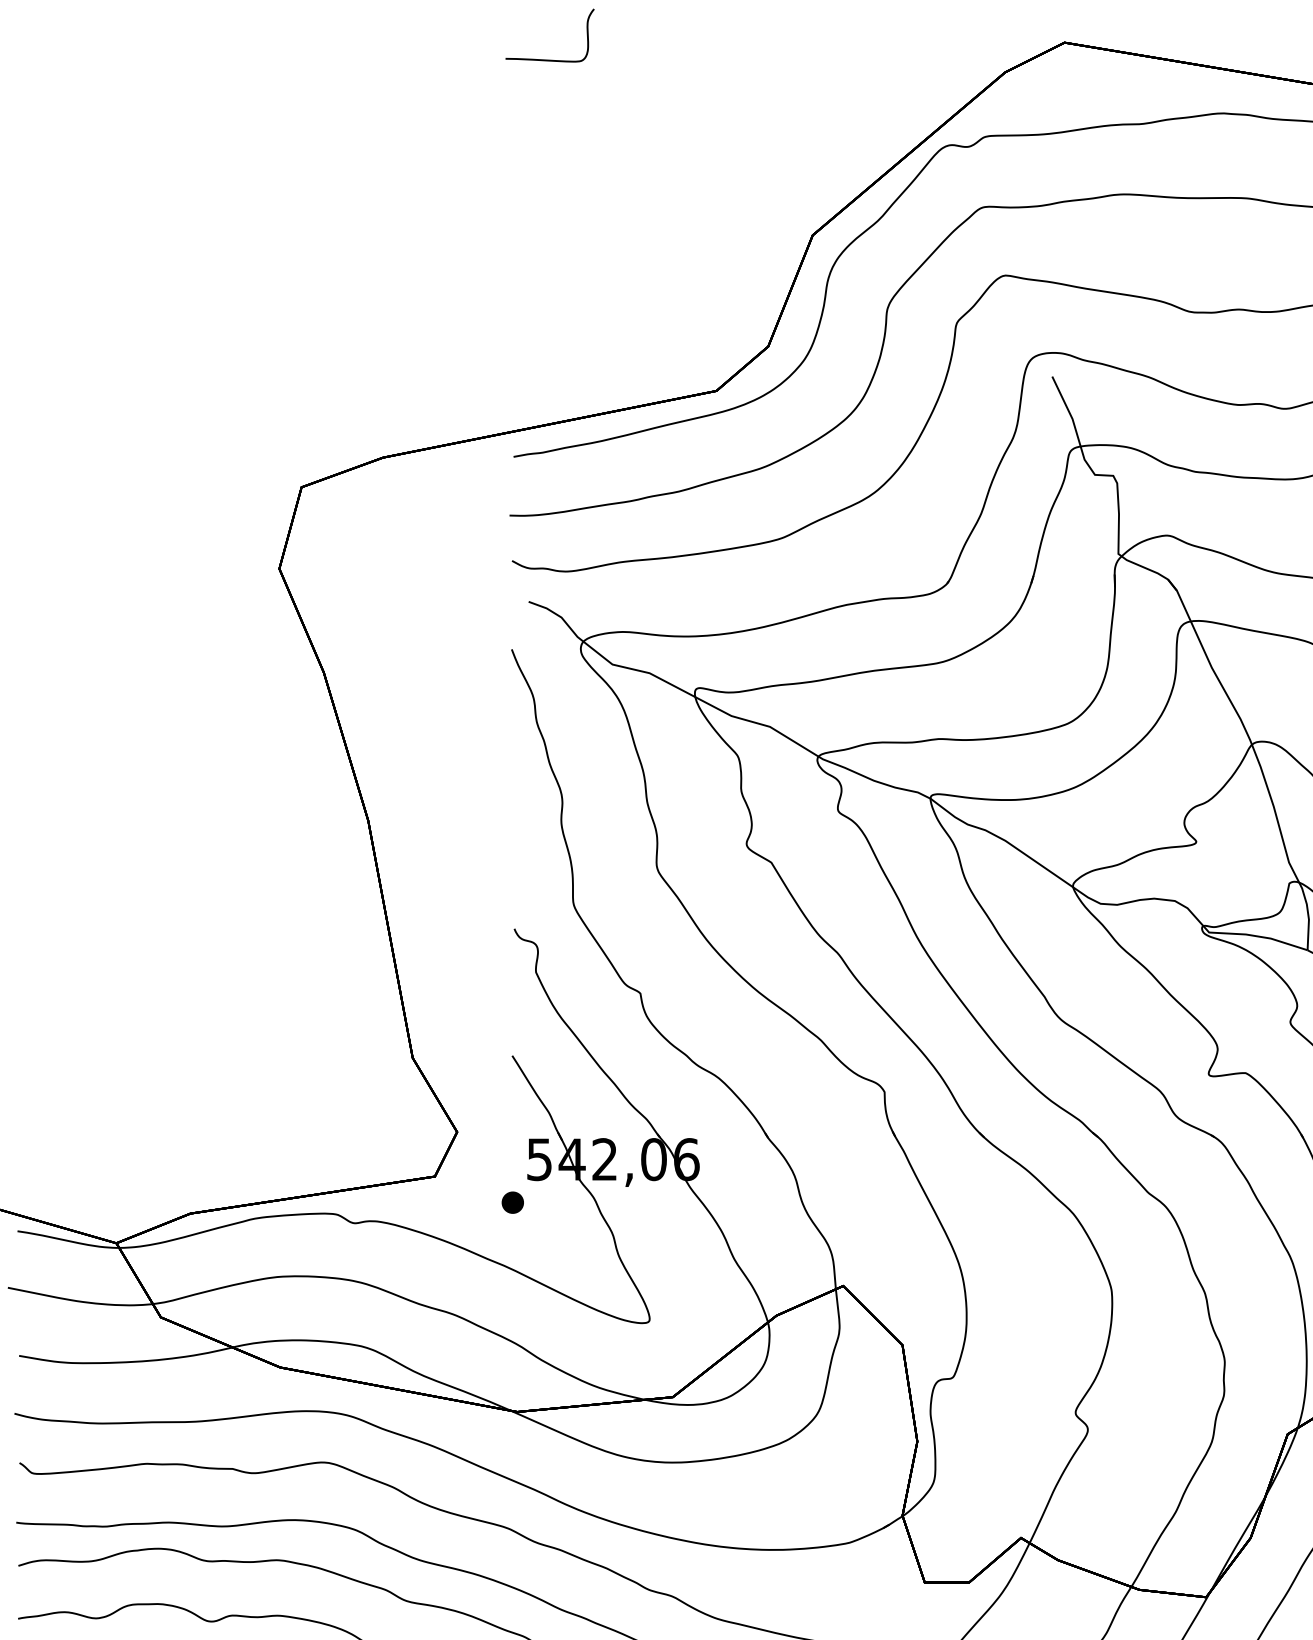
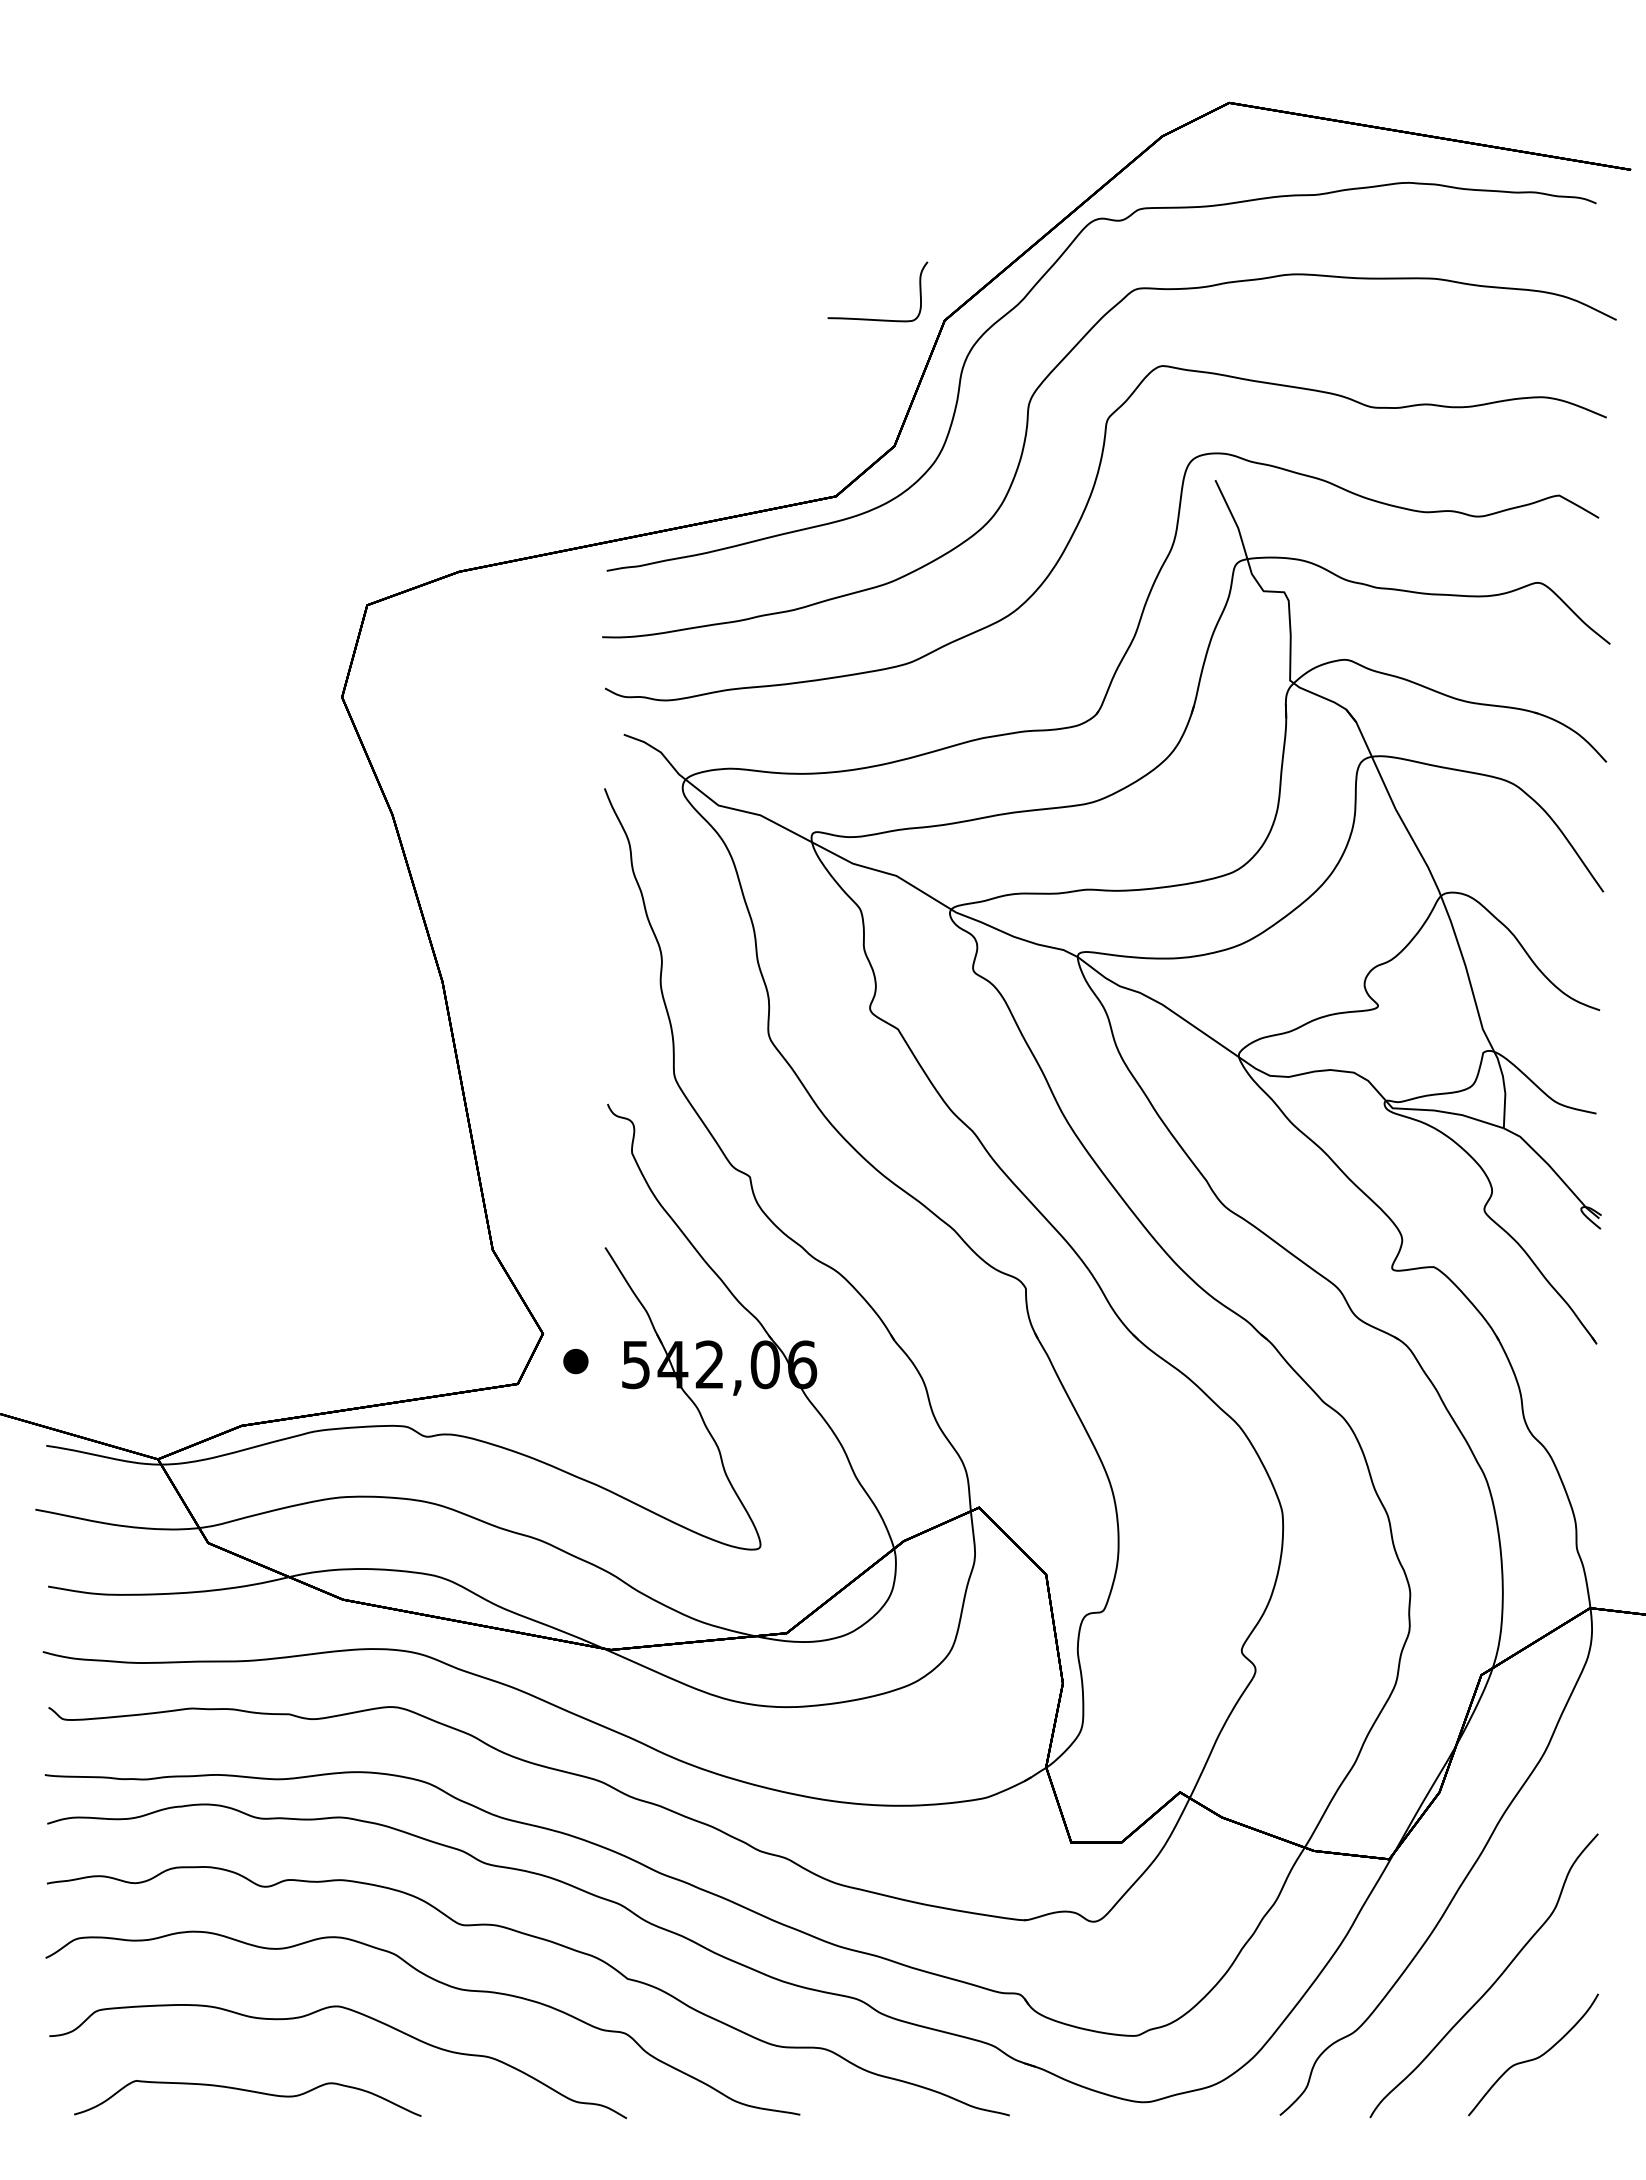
curve: (543, 59) -> (870, 318), moved
part: (512, 1202) -> (575, 1361), moved

